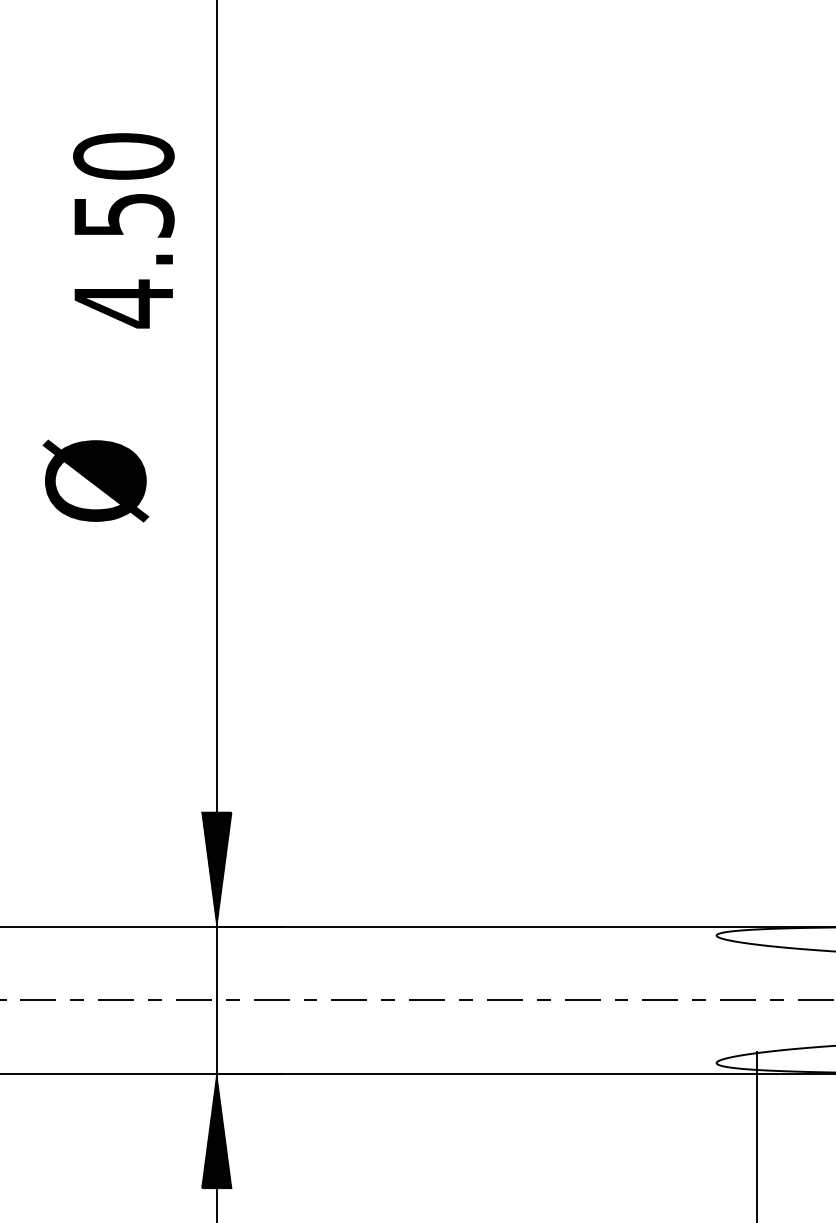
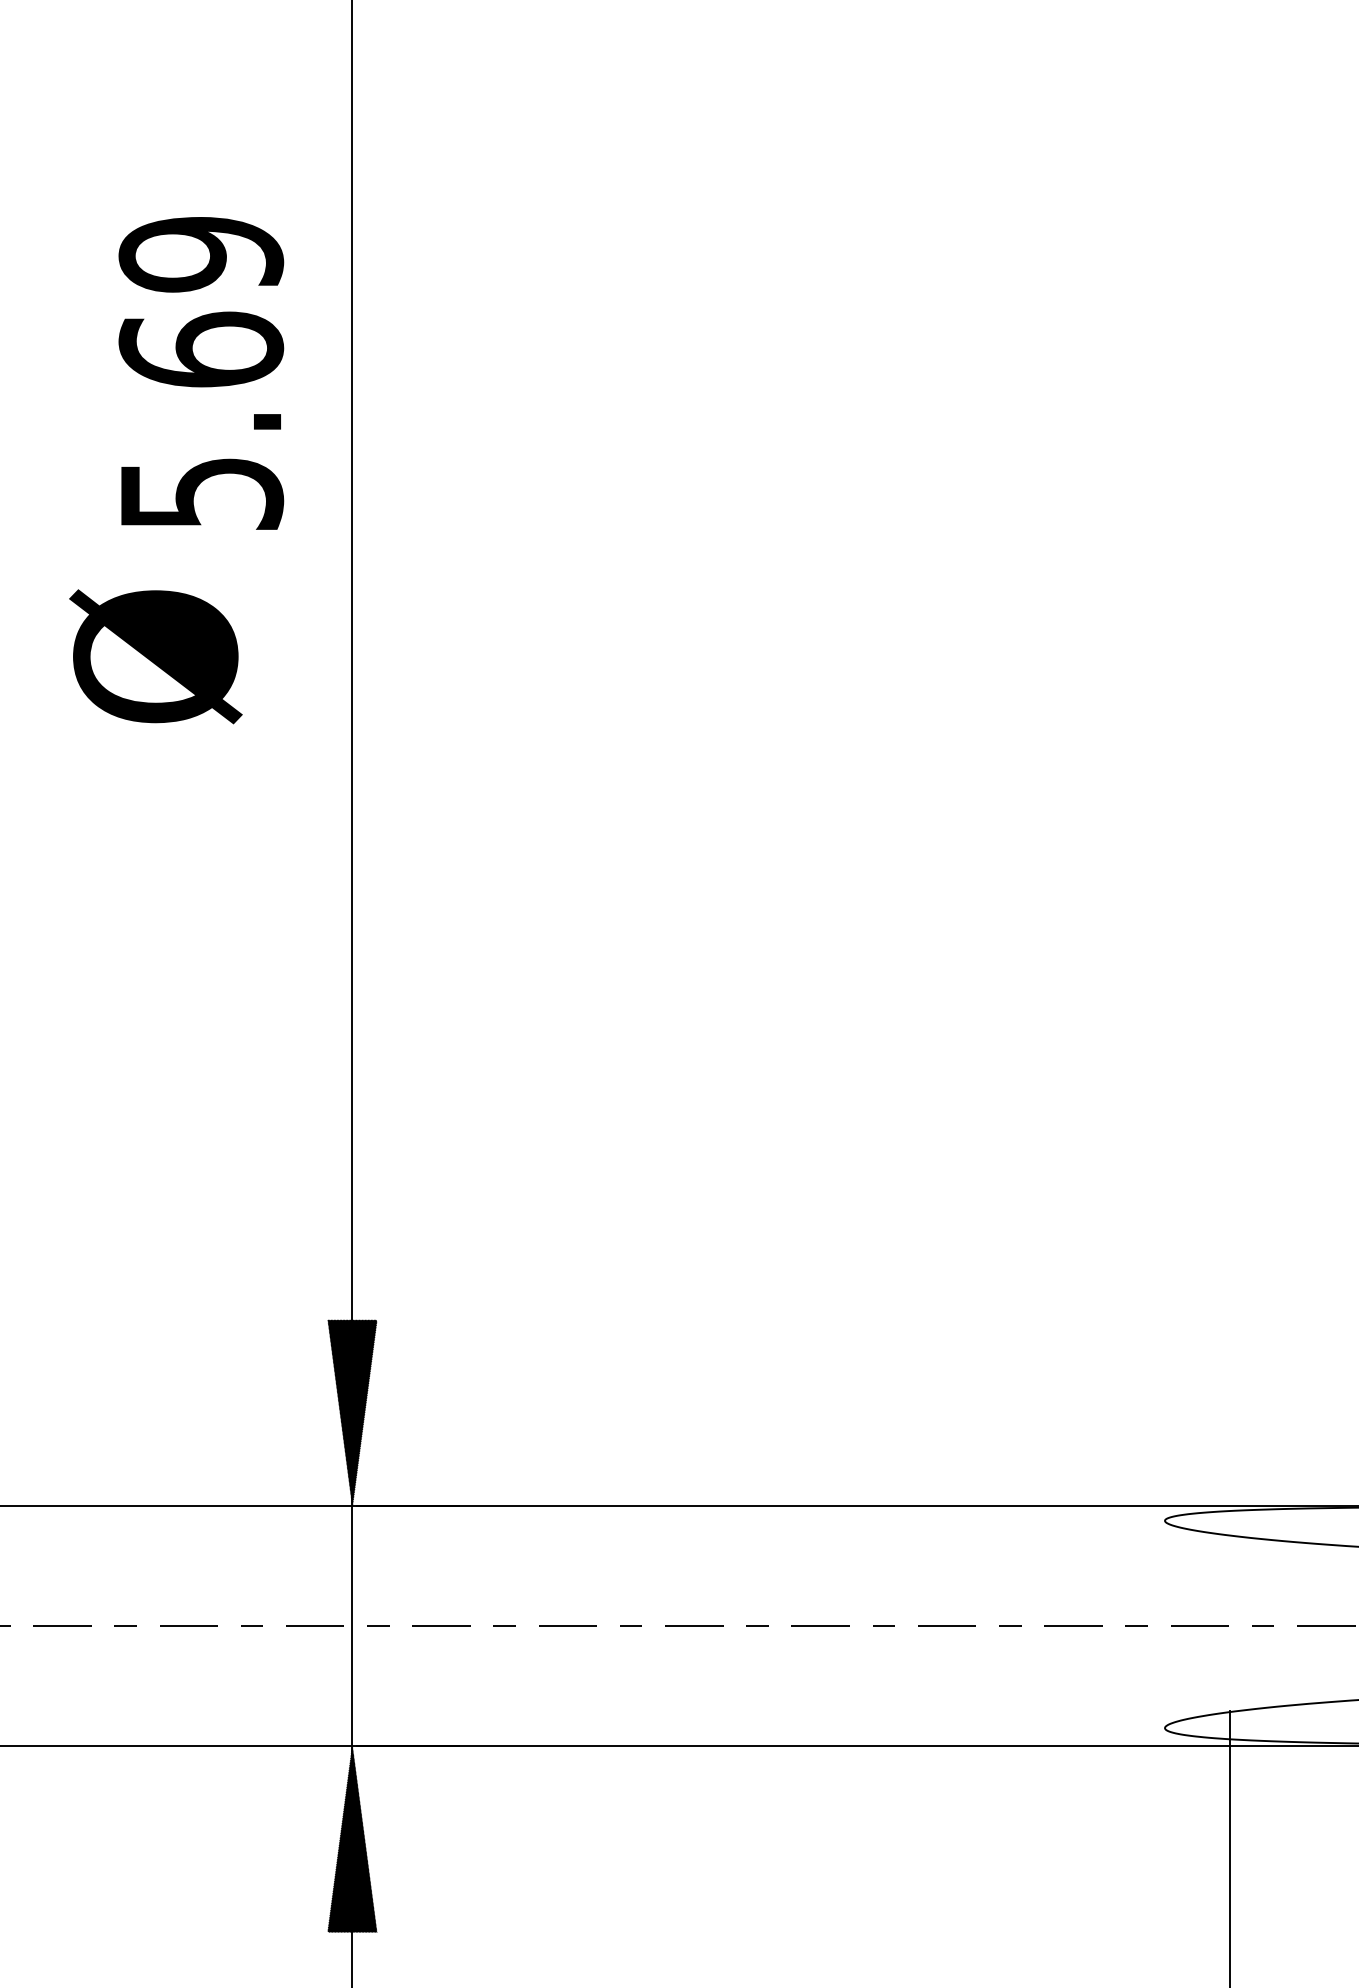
text: (123, 230) -> (200, 374), 4.50 -> 5.69
text: (95, 480) -> (155, 655), moved

